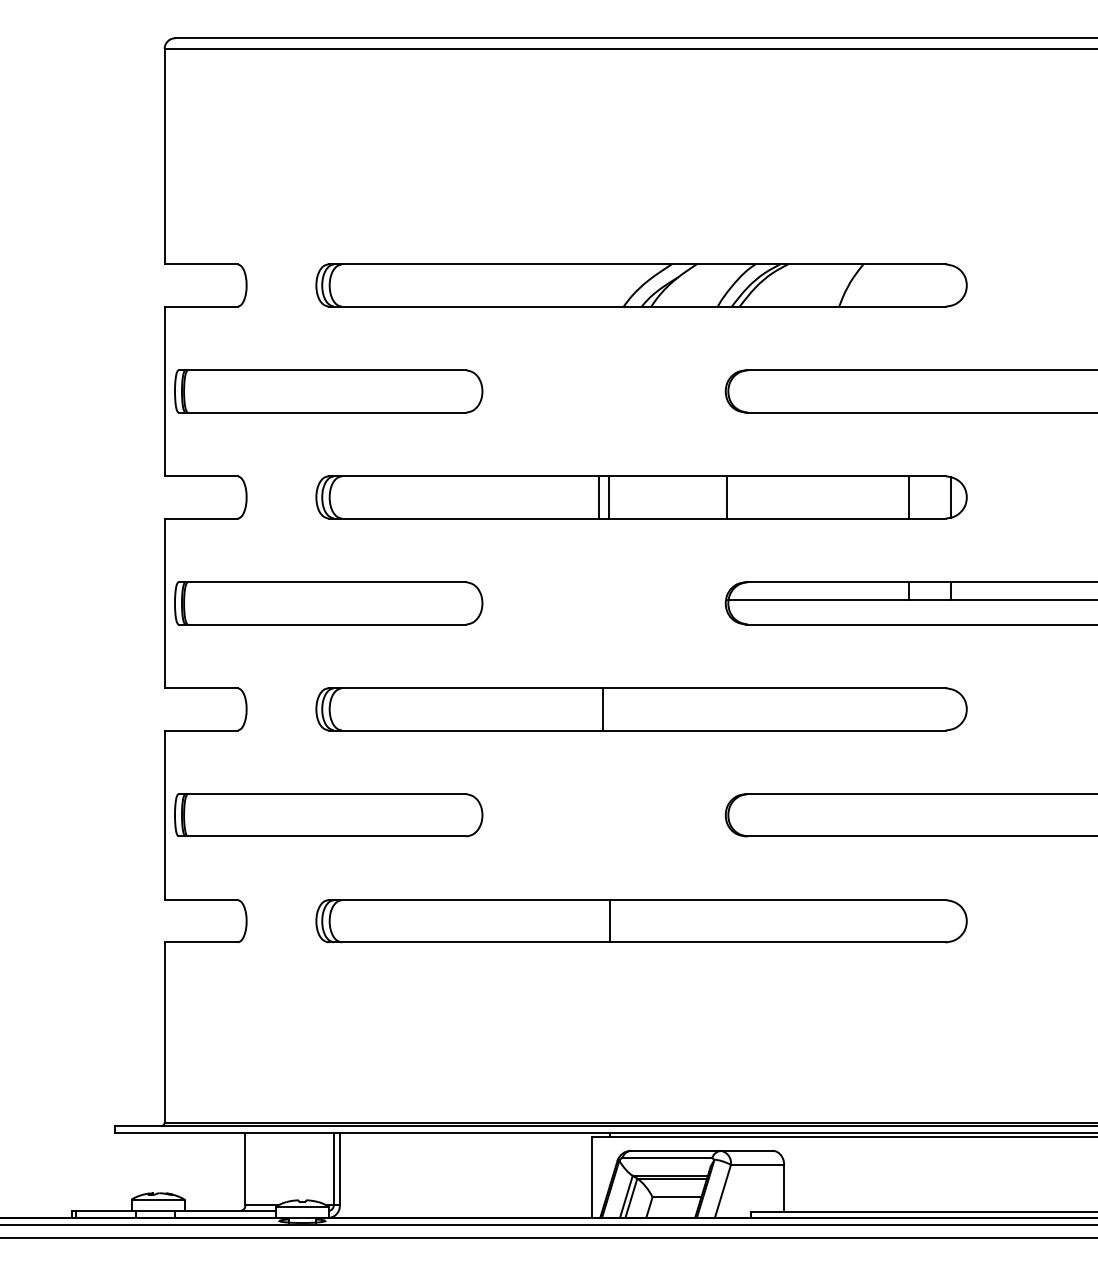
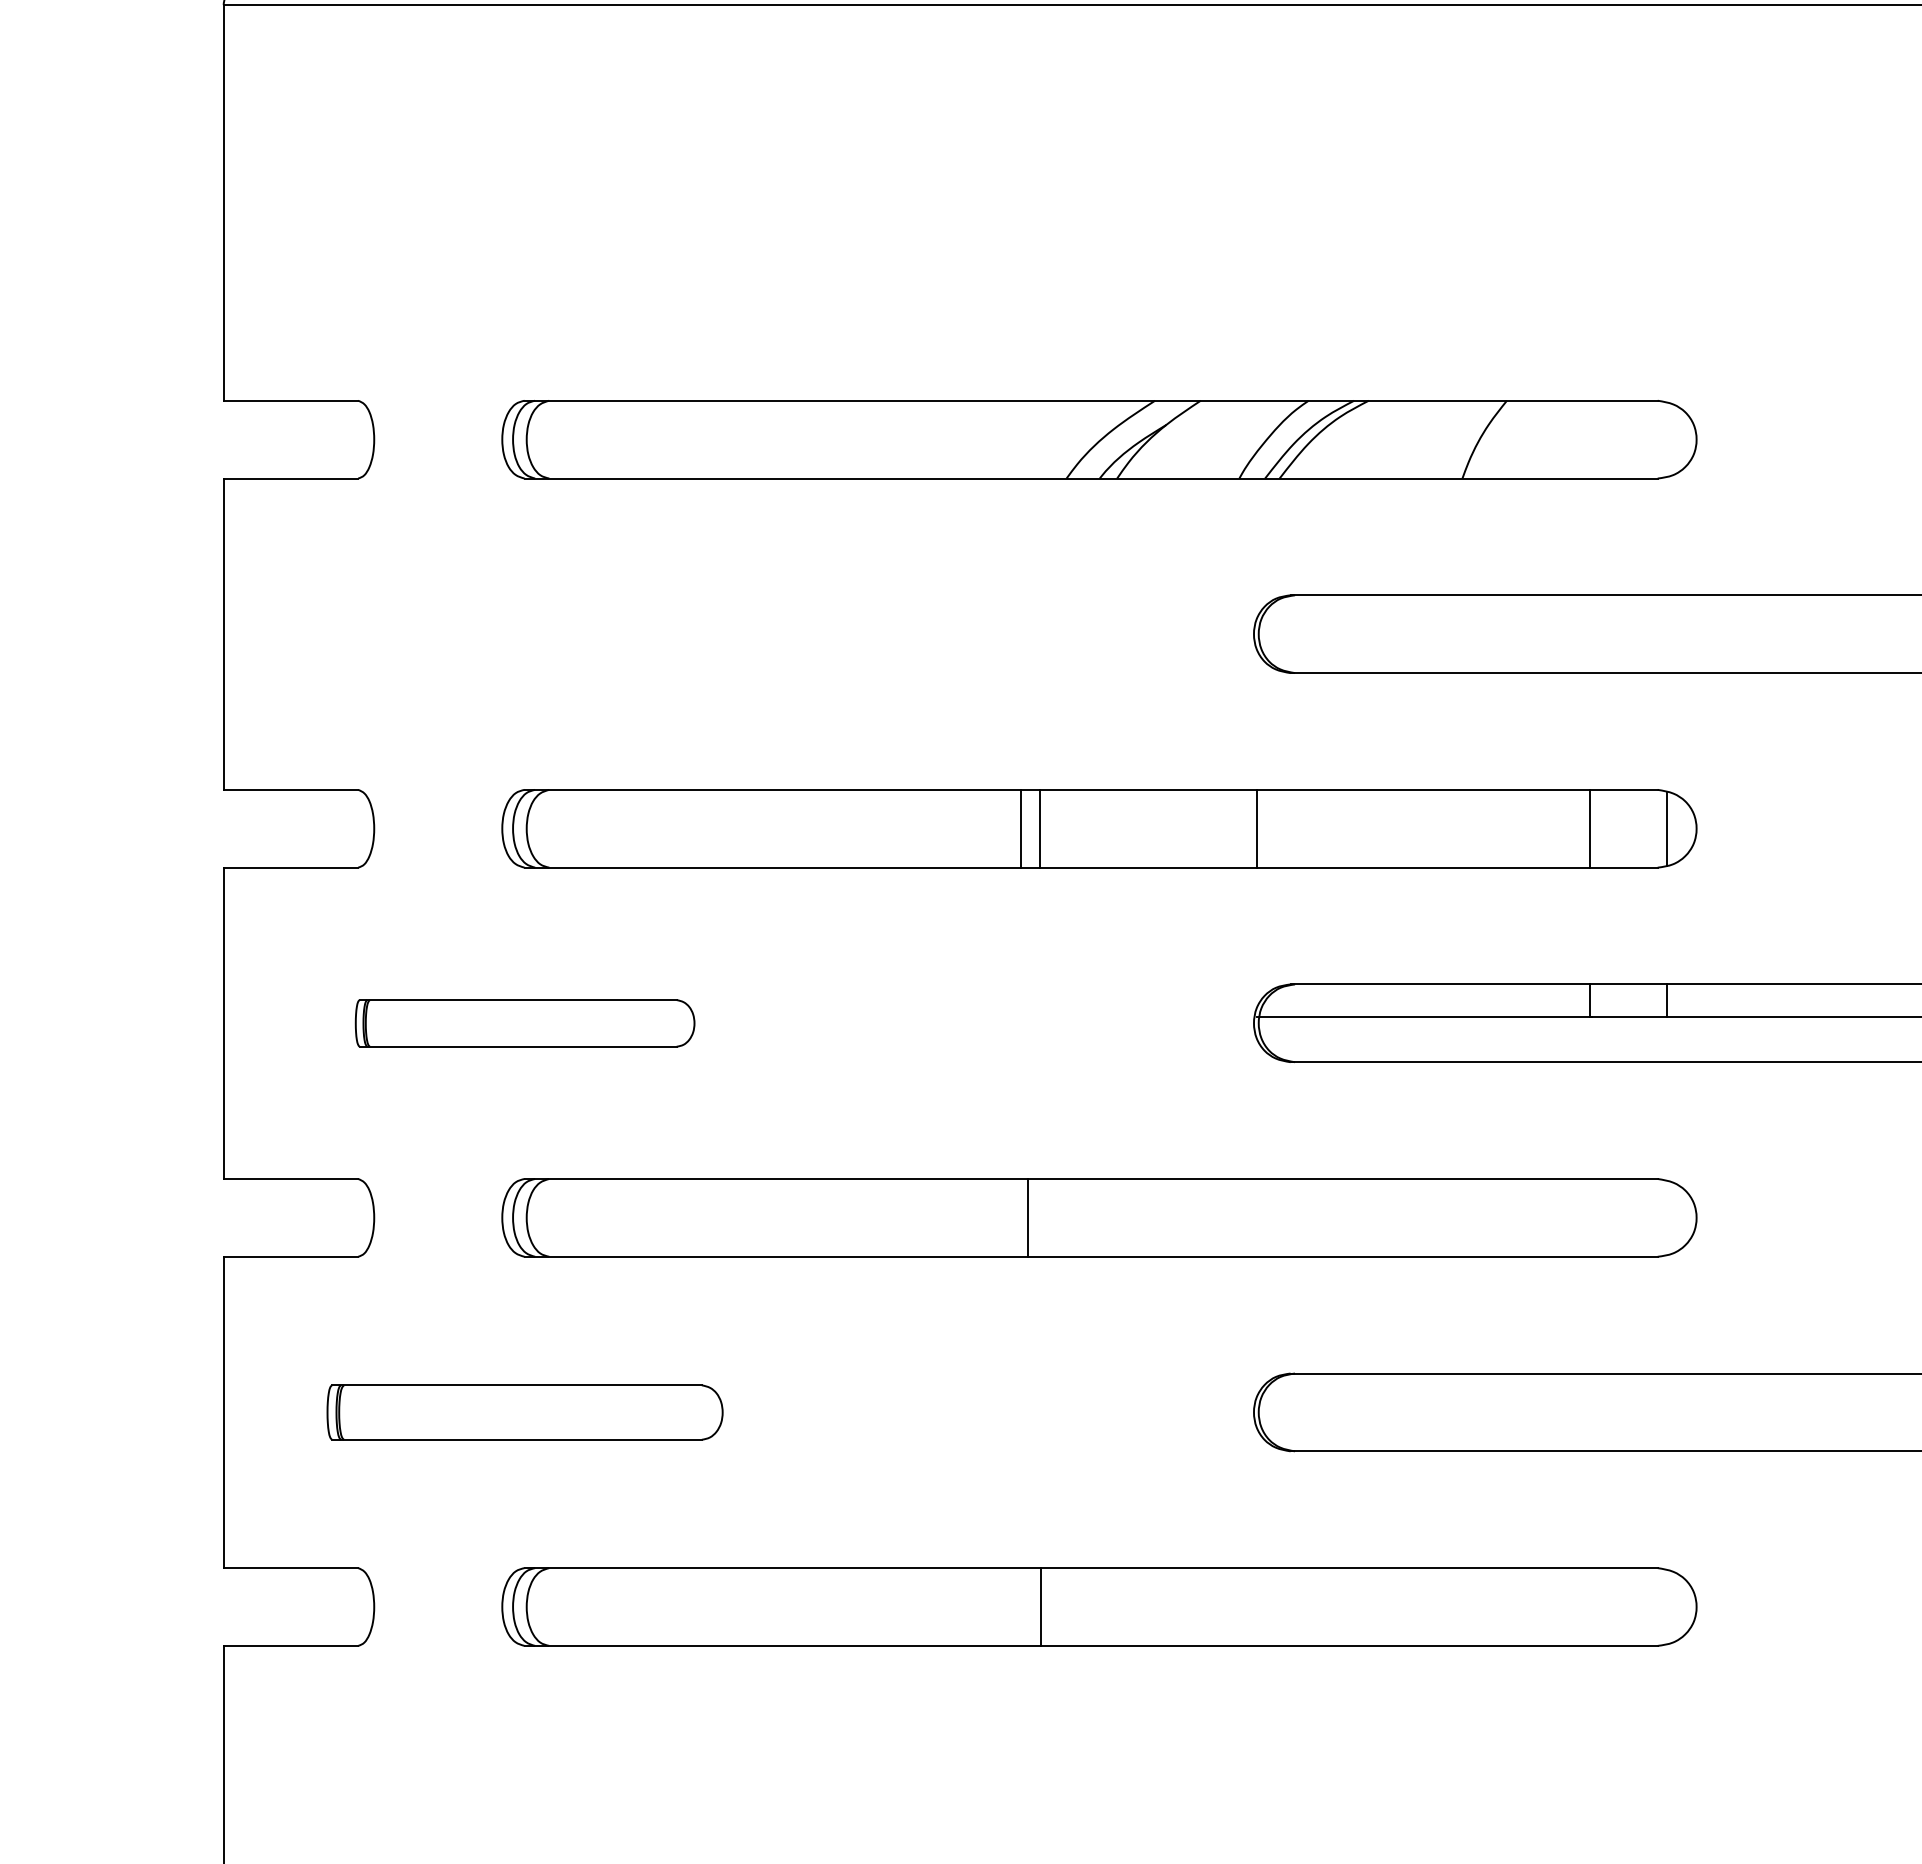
part: (328, 391) -> (524, 634), removed
part: (328, 603) -> (524, 1023), size x0.6
part: (328, 815) -> (524, 1412), size x0.7

